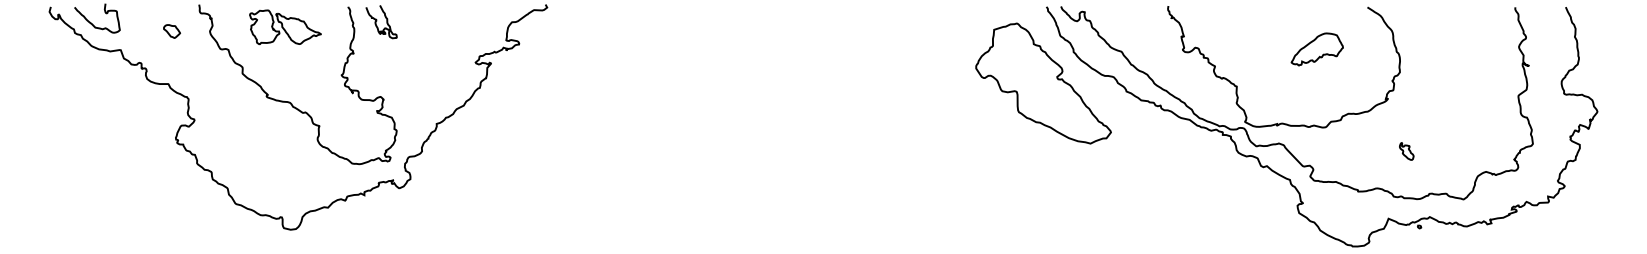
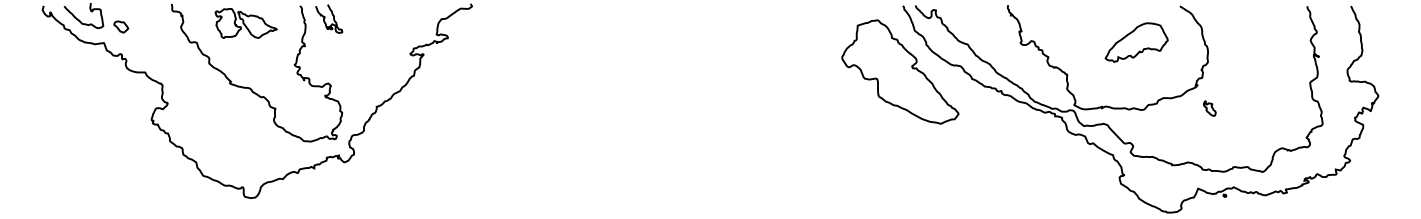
part: (172, 30) -> (121, 26), moved
part: (1317, 49) -> (1136, 42), size x1.4
part: (1406, 151) -> (1209, 108), moved

